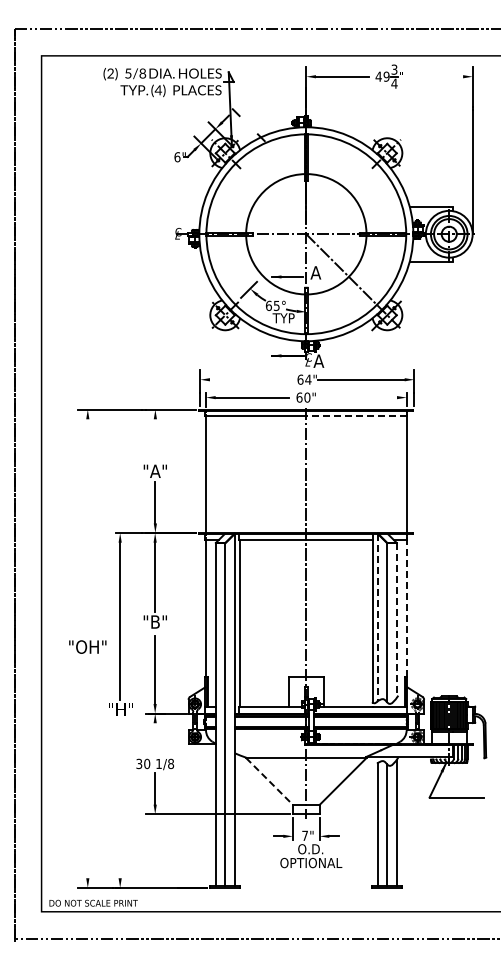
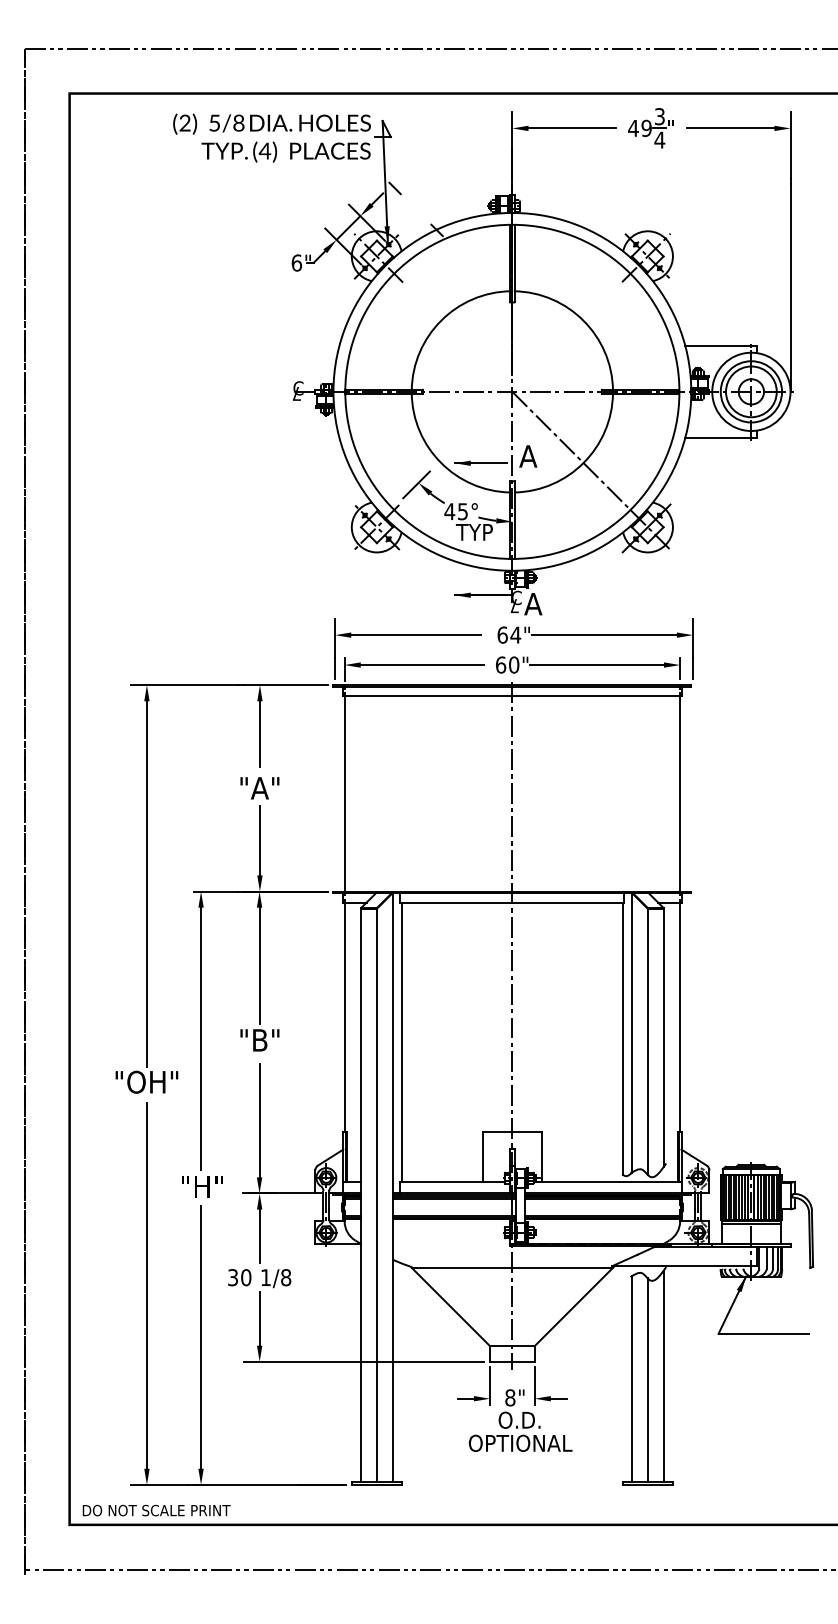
line: (437, 76) -> (731, 128), added
text: (268, 305) -> (449, 510), 65° -> 45°
line: (248, 379) -> (415, 634), added
line: (356, 397) -> (596, 664), added
line: (356, 416) -> (596, 696), dashed -> solid
line: (155, 438) -> (260, 733), added
line: (87, 528) -> (146, 883), added
line: (406, 608) -> (679, 1017), dashed -> solid
line: (377, 617) -> (631, 1032), dashed -> solid
line: (396, 620) -> (663, 1037), dashed -> solid
line: (155, 739) -> (260, 1236), added
line: (87, 768) -> (146, 1285), added
line: (269, 781) -> (450, 1307), dashed -> solid
line: (120, 799) -> (201, 1337), added
text: (305, 835) -> (510, 1397), 7" -> 8"

